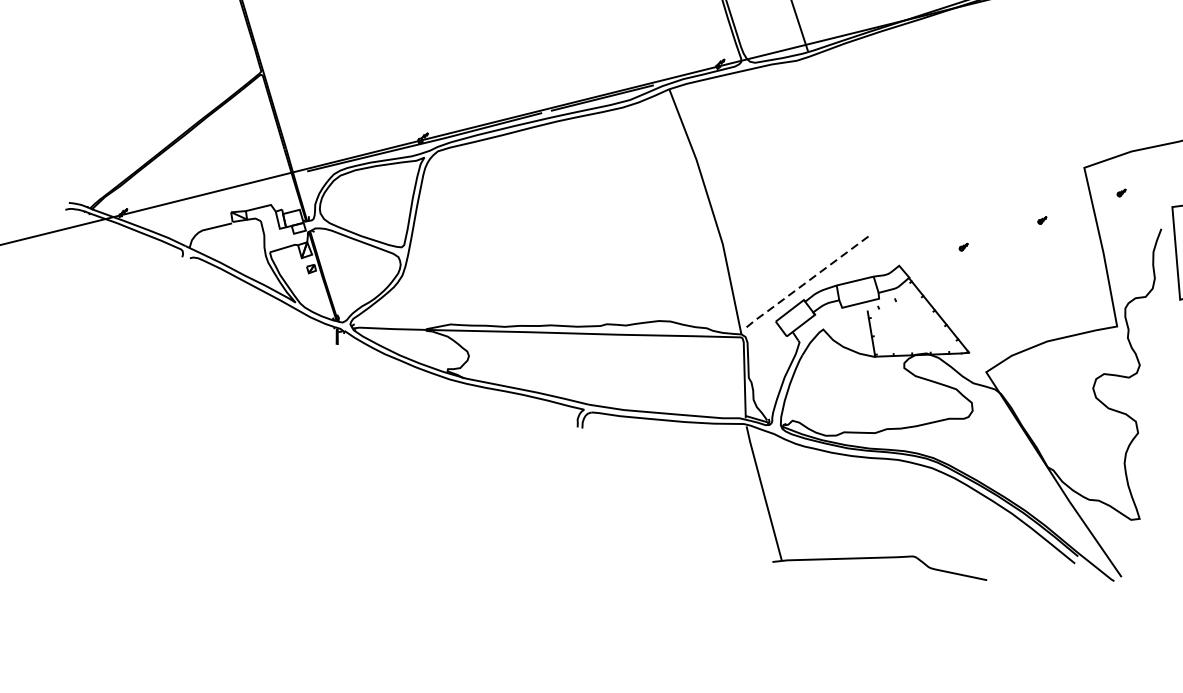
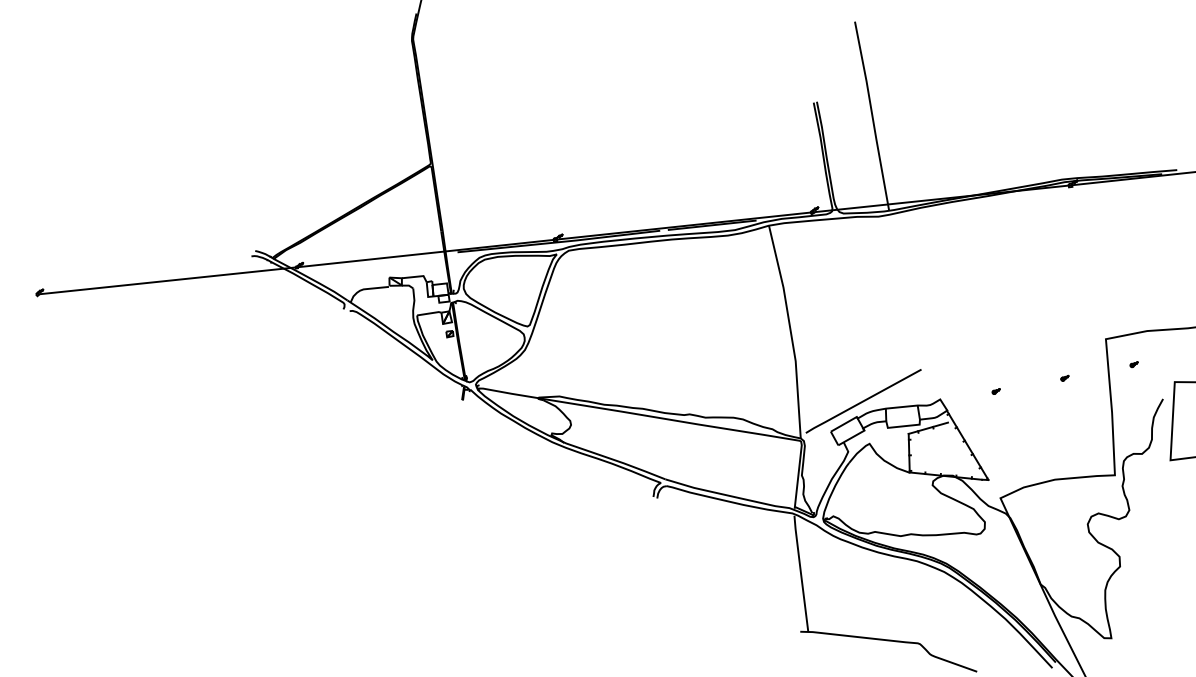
line: (808, 280) -> (862, 401), dashed -> solid
line: (889, 300) -> (928, 427), added

